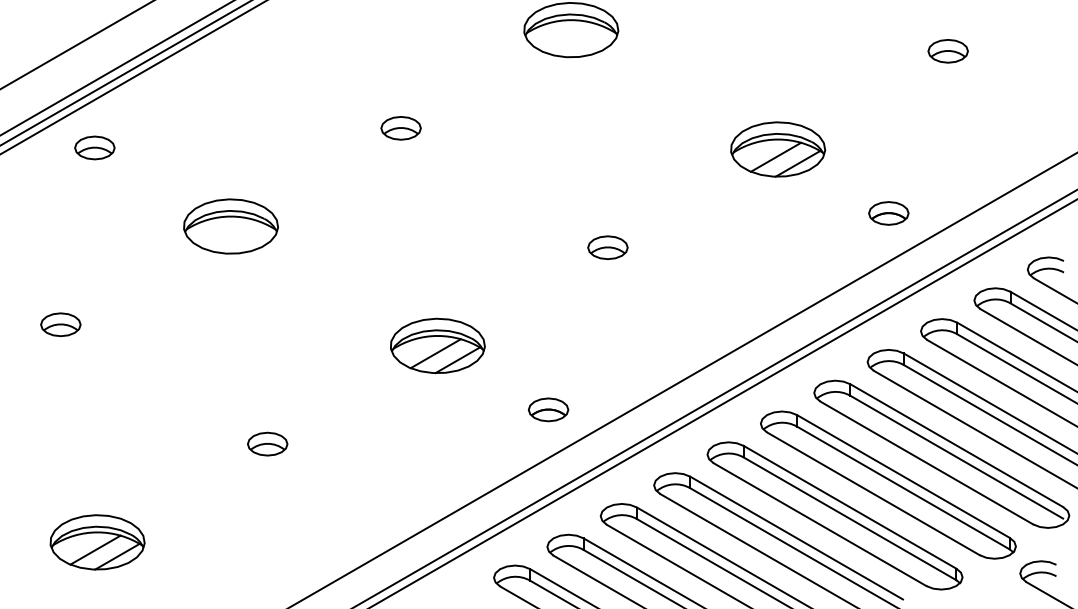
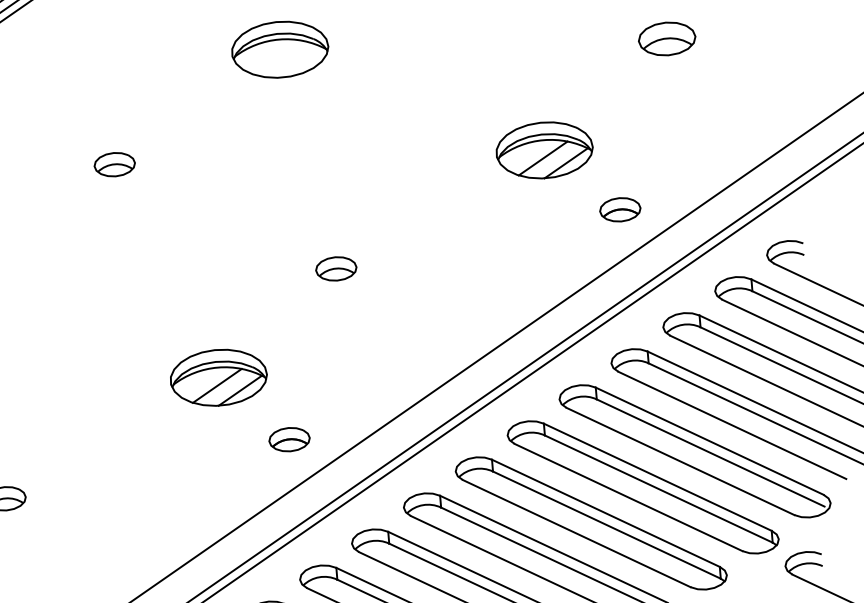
part: (947, 51) -> (666, 39), size x1.4
part: (778, 149) -> (545, 150), moved
part: (437, 345) -> (218, 377), moved

